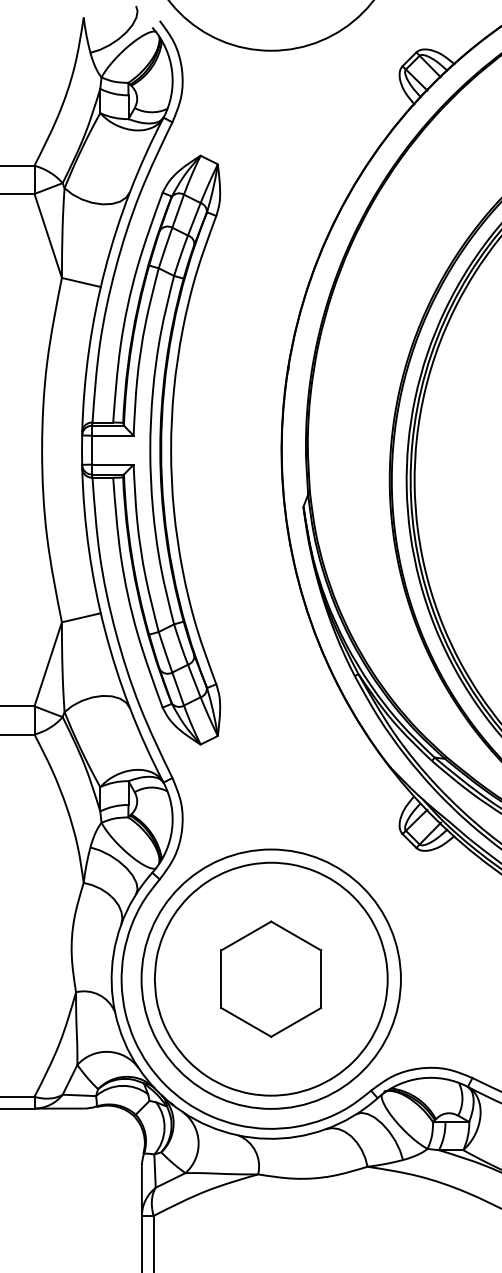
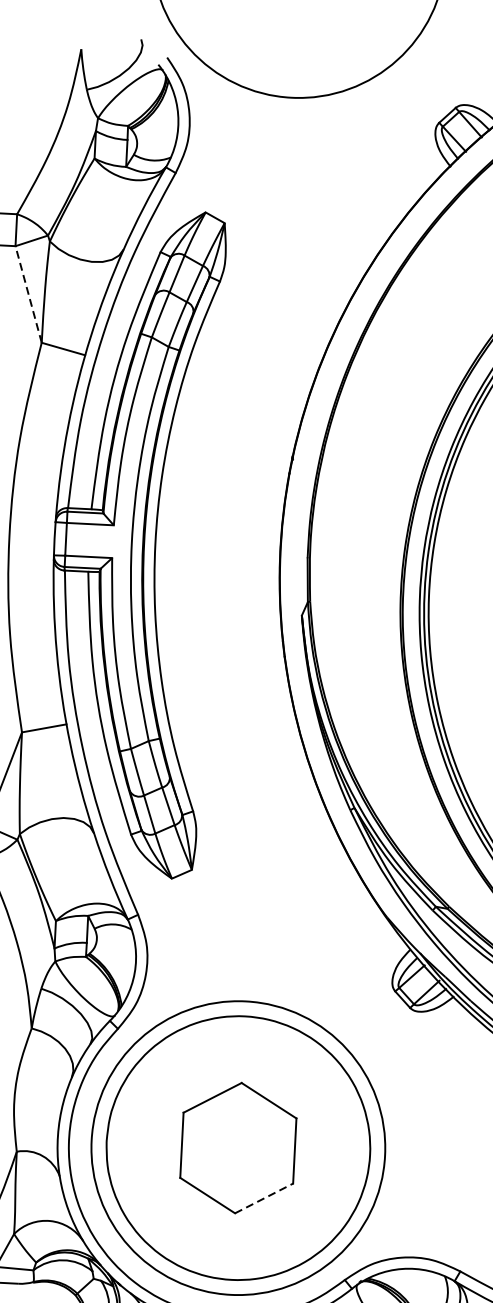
line: (48, 235) -> (28, 293), solid -> dashed
line: (296, 1022) -> (264, 1198), solid -> dashed

